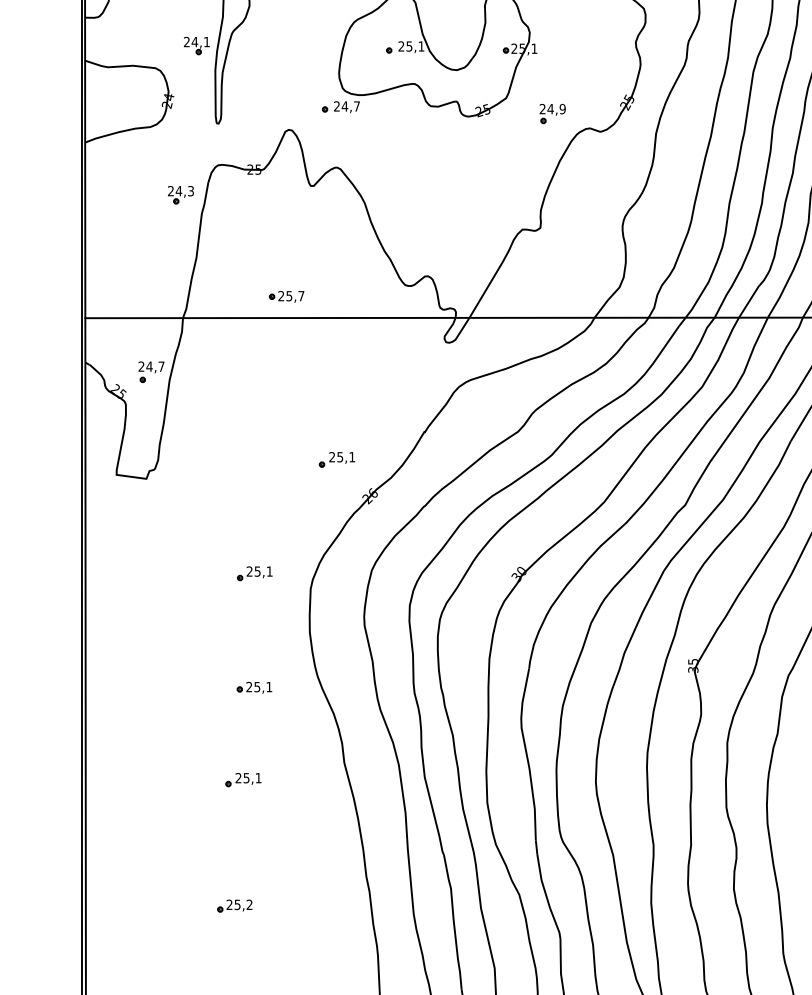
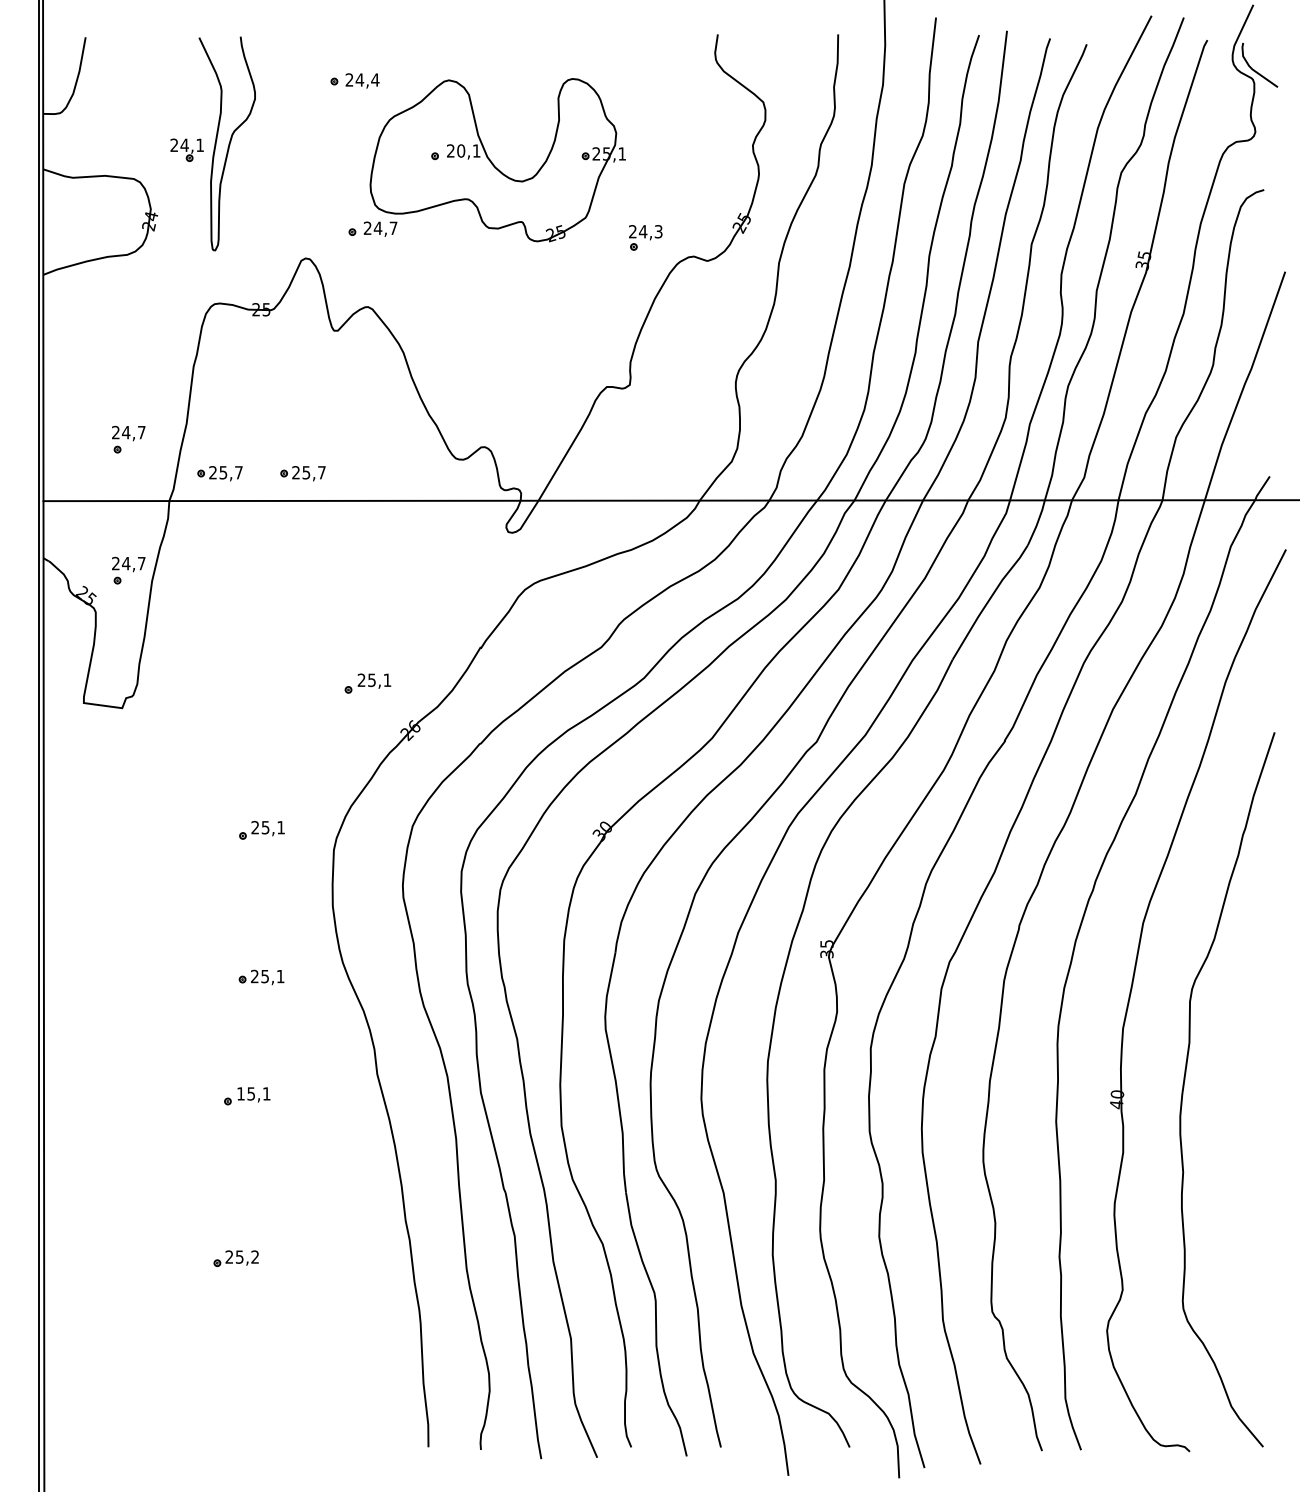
text: (409, 46) -> (461, 150), 25,1 -> 20,1
text: (562, 108) -> (658, 231), 24,9 -> 24,3
part: (180, 195) -> (166, 342), removed
part: (151, 270) -> (128, 439), added
part: (221, 296) -> (219, 473), added
text: (238, 777) -> (240, 1093), 25,1 -> 15,1

